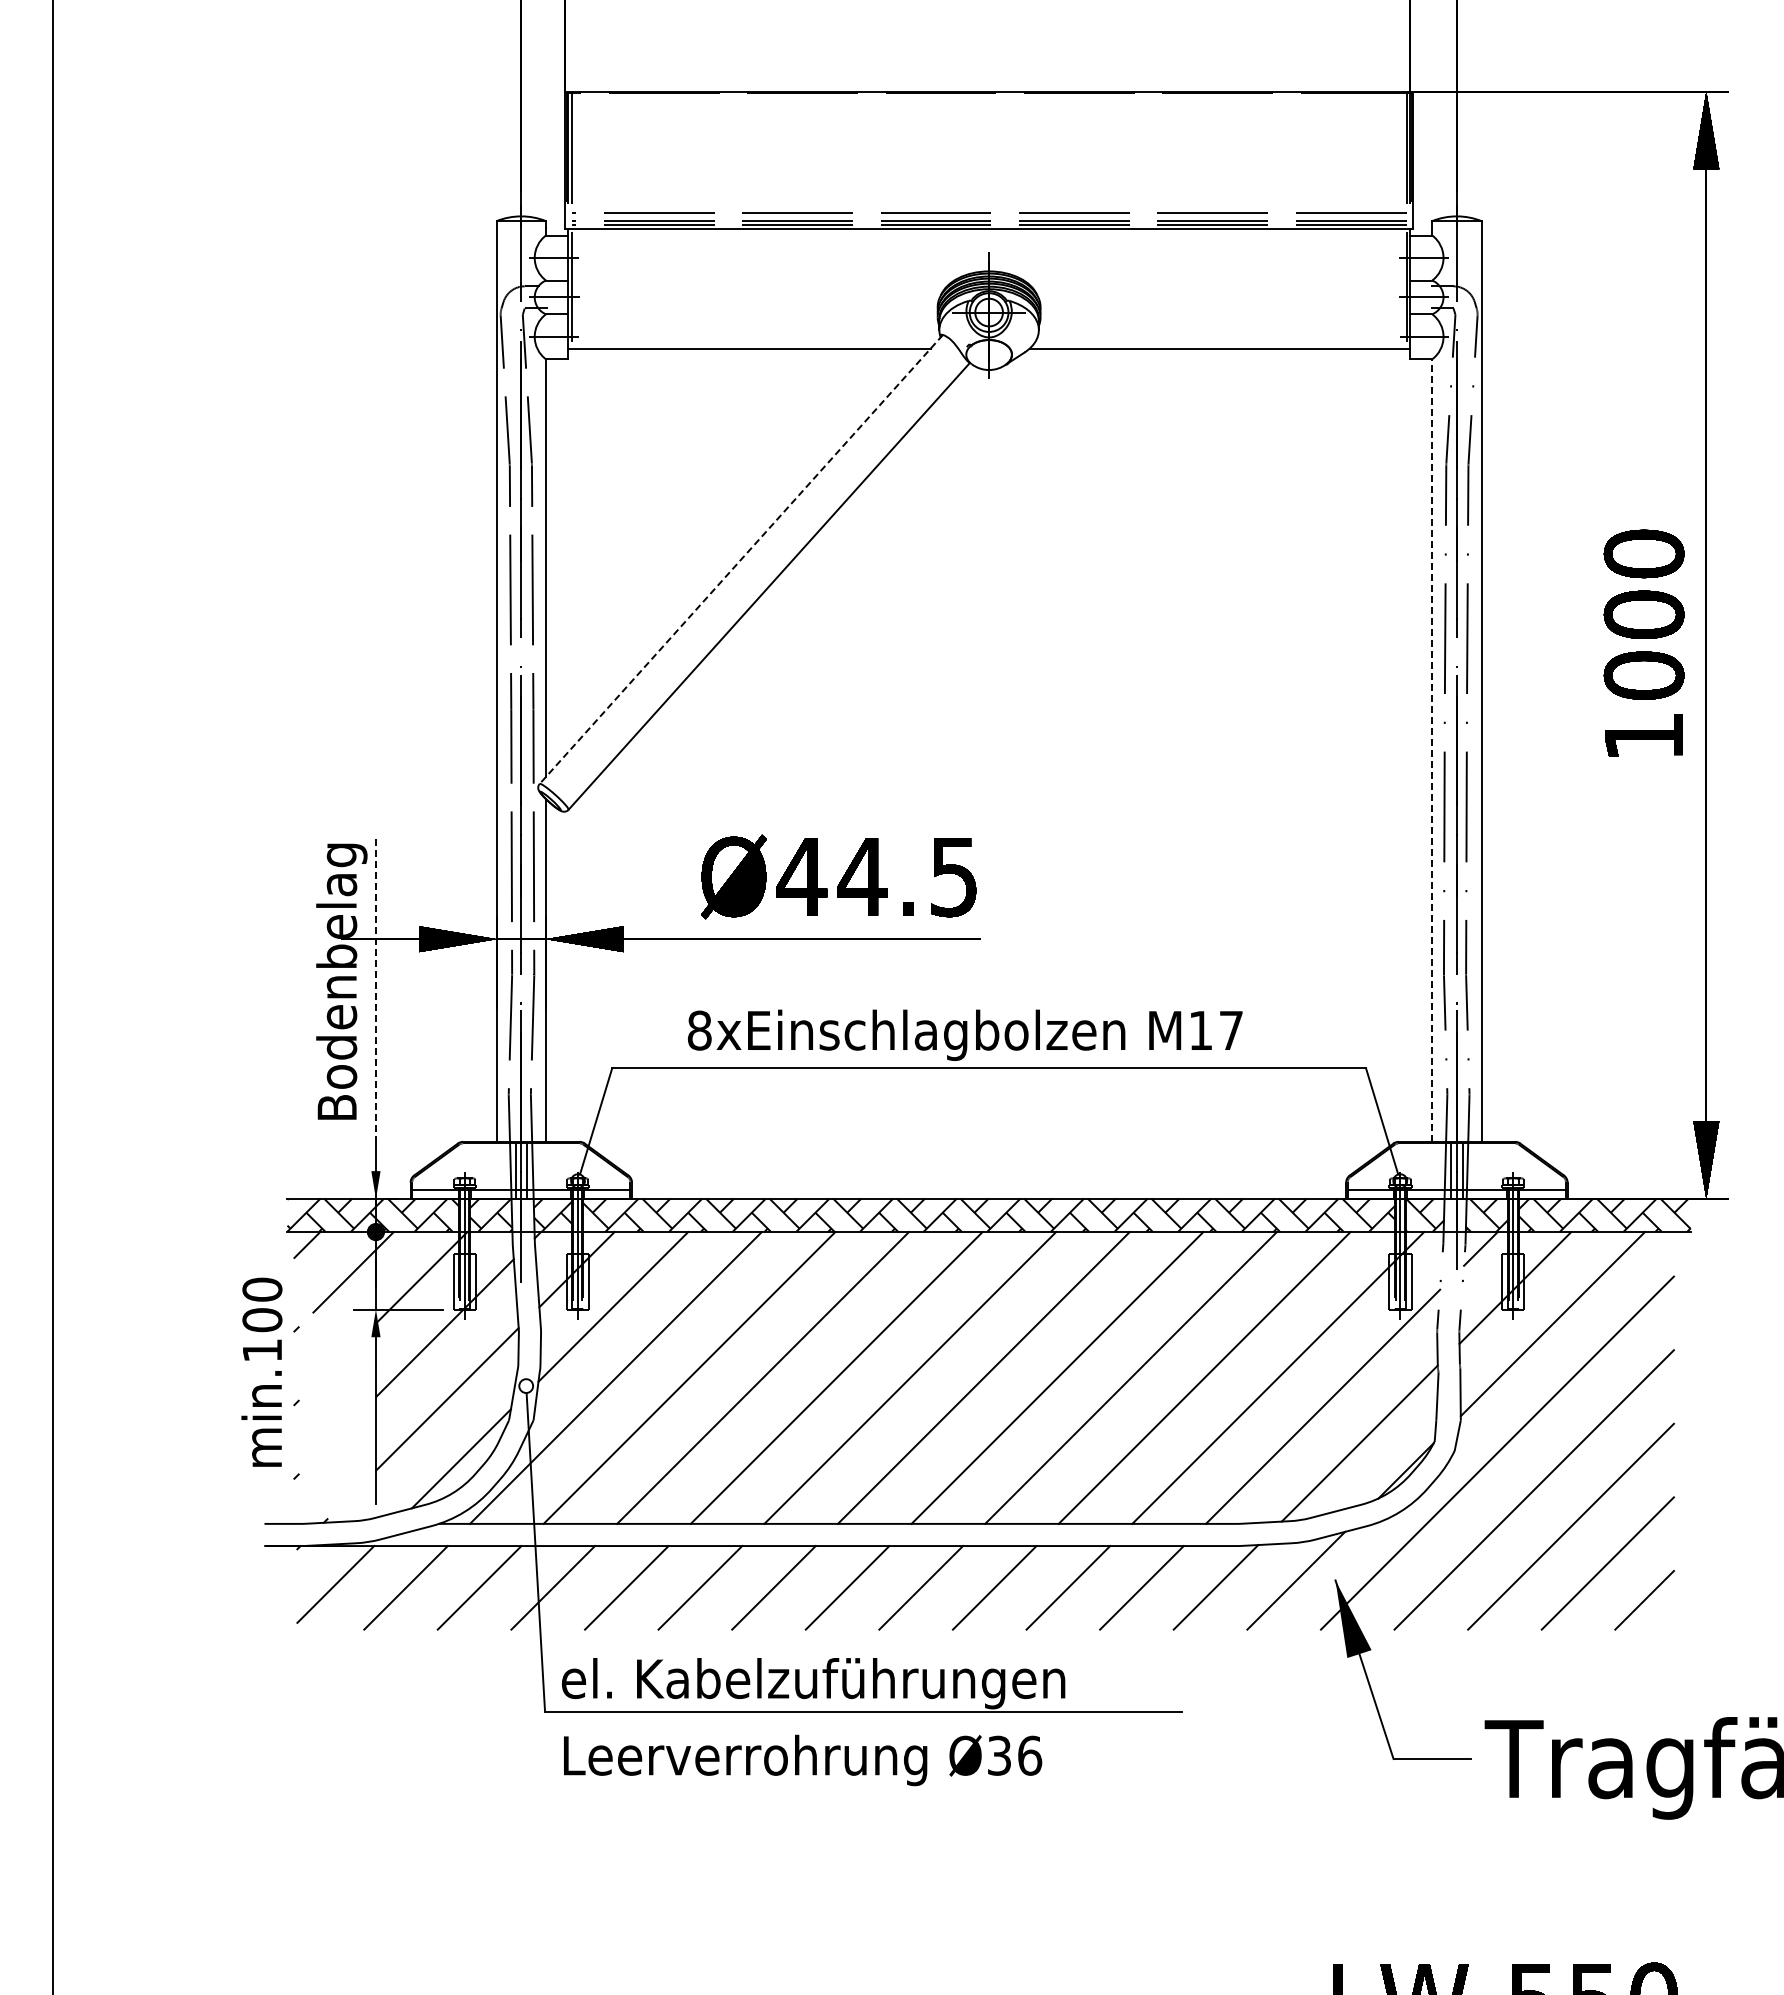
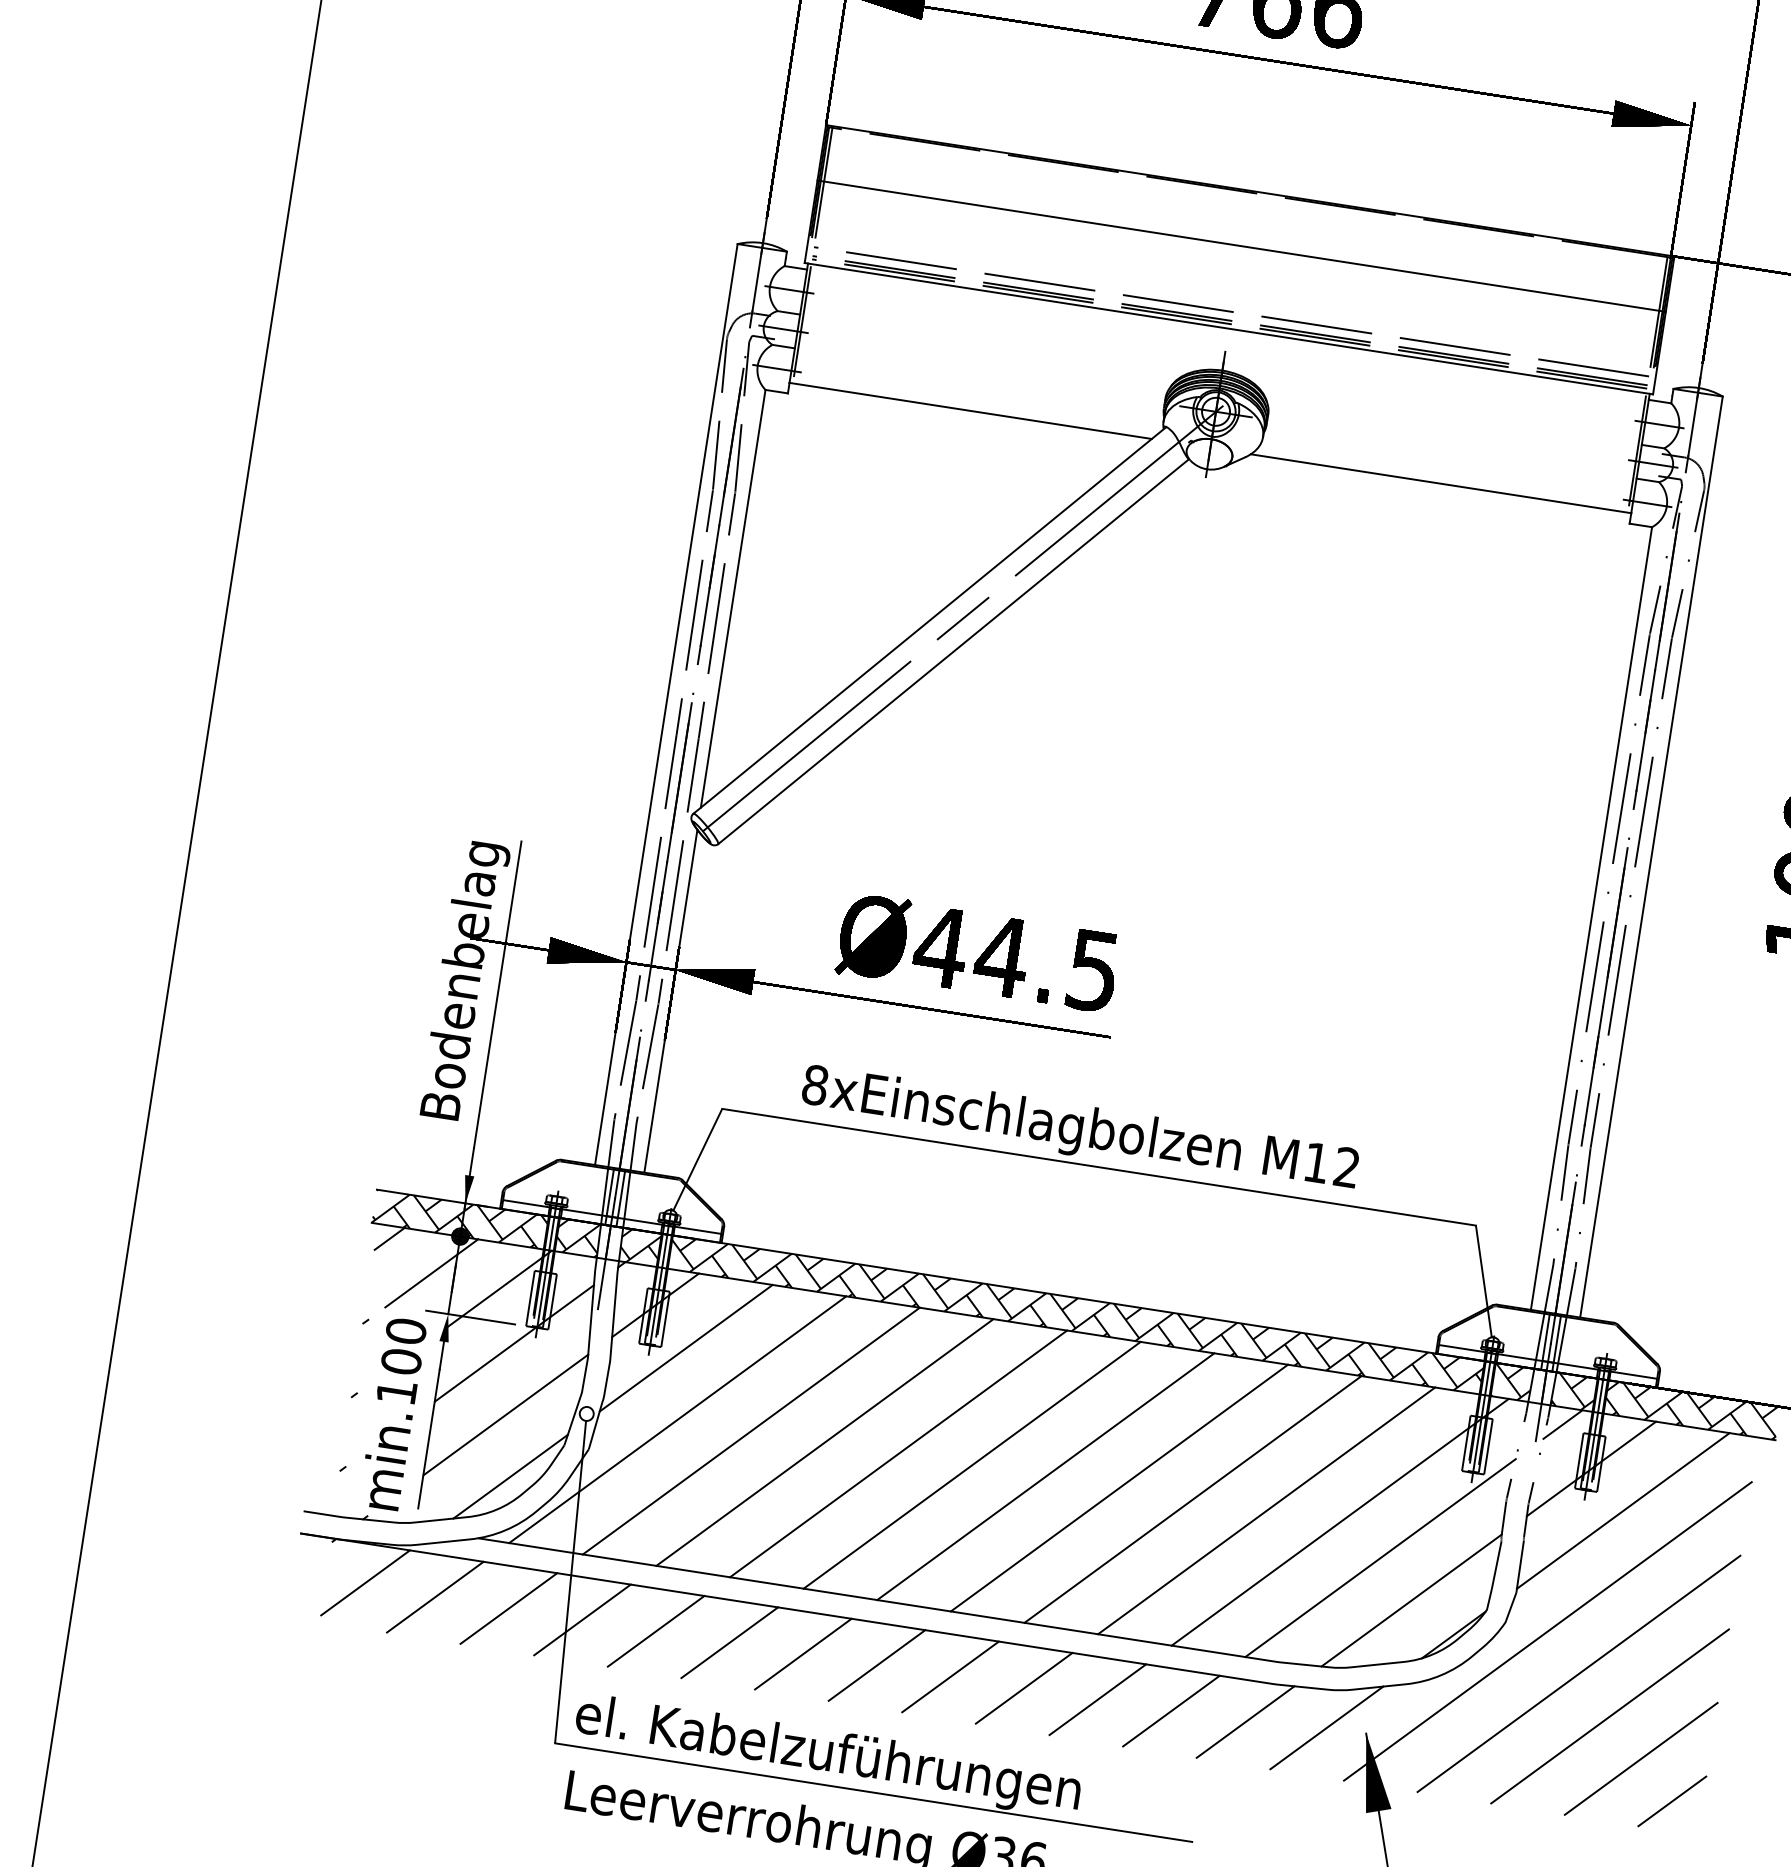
line: (989, 147) -> (1241, 246), added
line: (770, 555) -> (959, 620), added
line: (741, 559) -> (930, 620), dashed -> solid
line: (1432, 750) -> (1591, 918), dashed -> solid
line: (375, 989) -> (497, 993), dashed -> solid
text: (1230, 1029) -> (1346, 1166), M17 -> M12
text: (261, 1371) -> (392, 1412), moved

